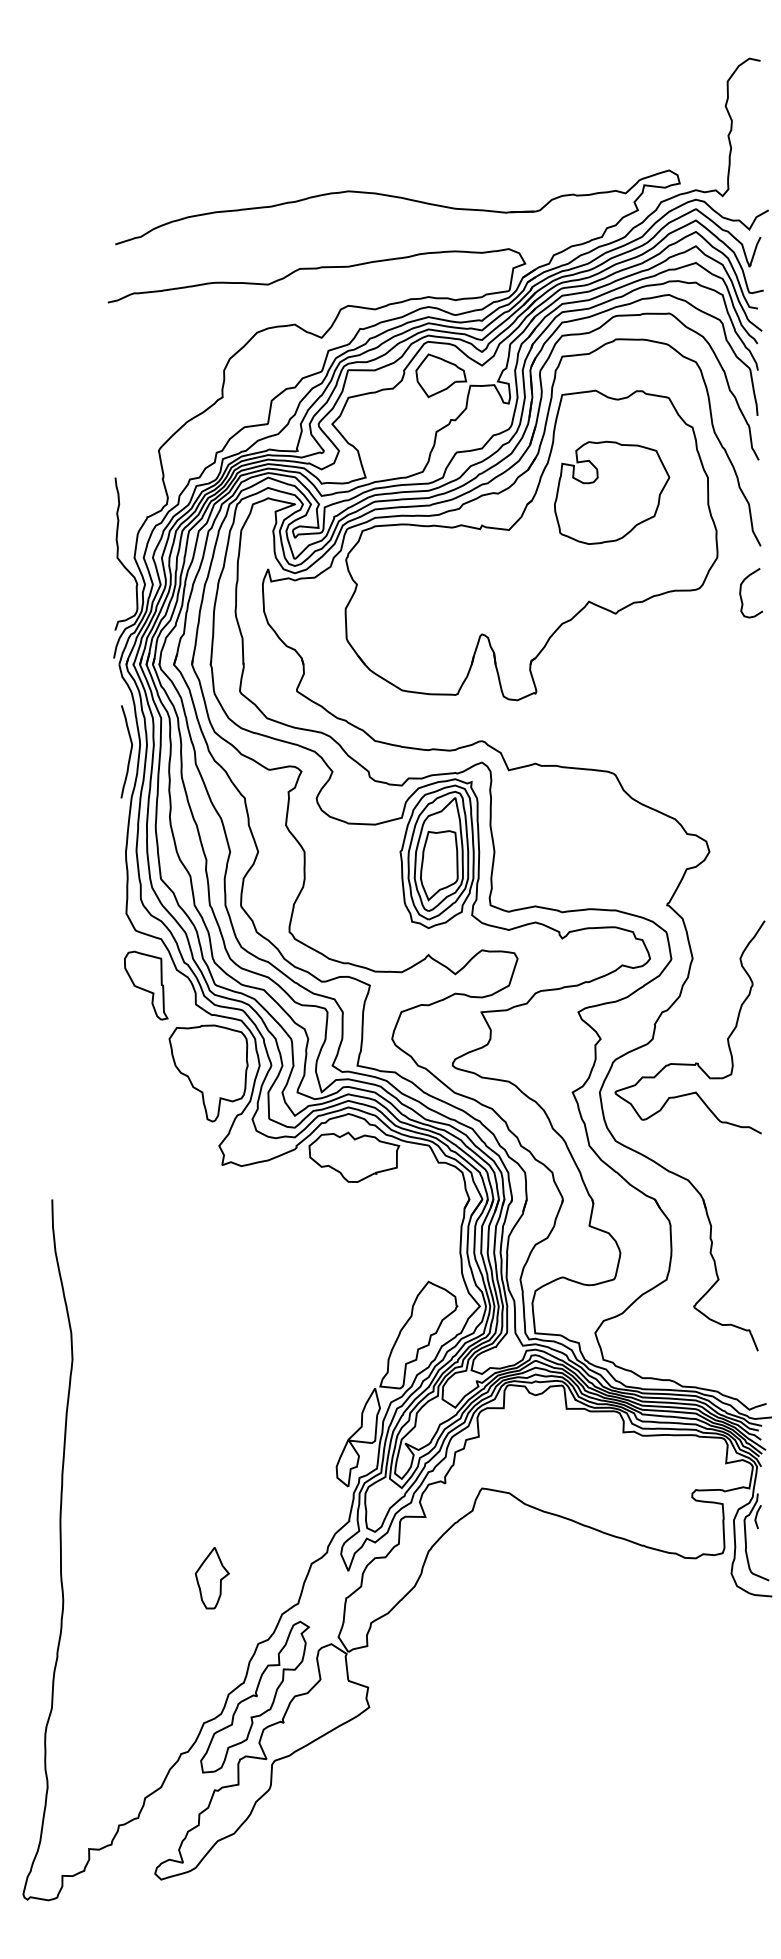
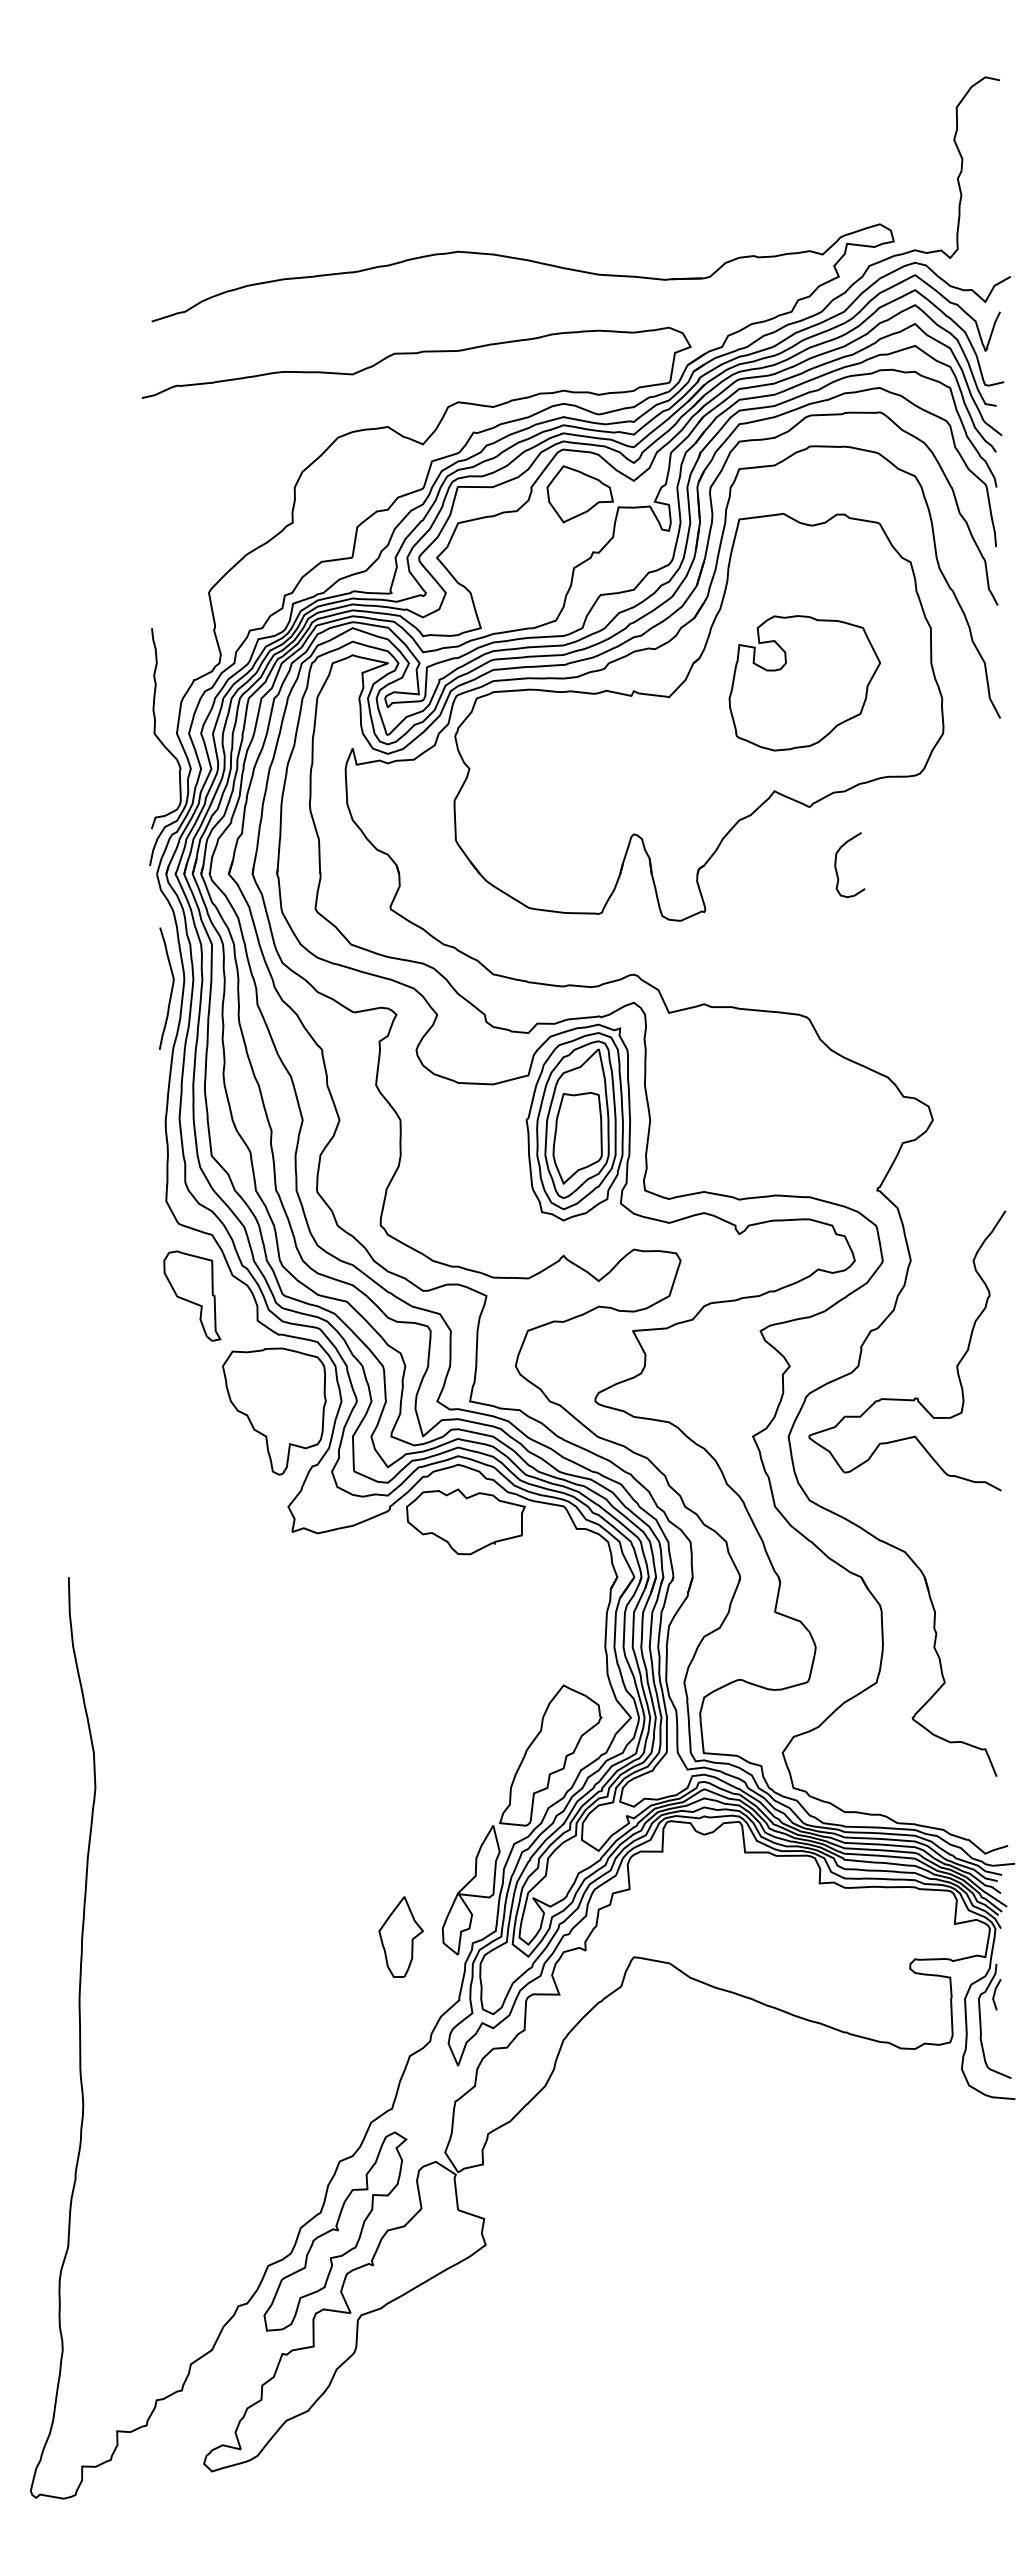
part: (611, 493) -> (804, 683), moved
curve: (741, 593) -> (836, 865), moved
part: (212, 1577) -> (401, 1936), moved

